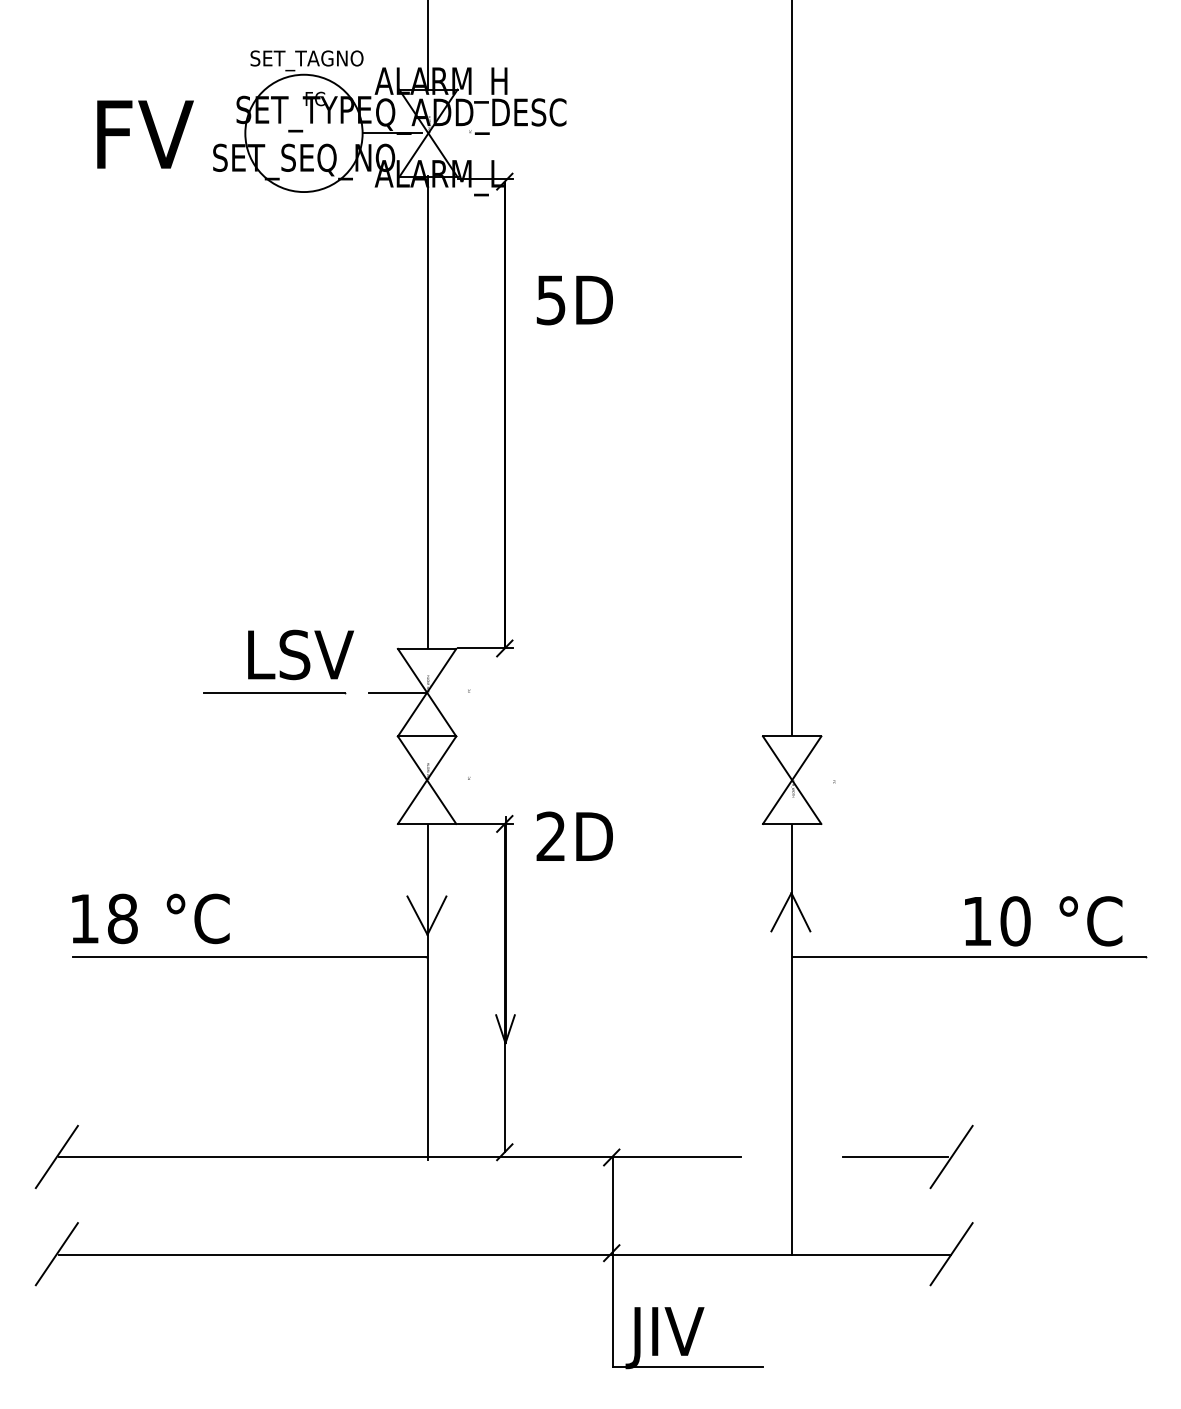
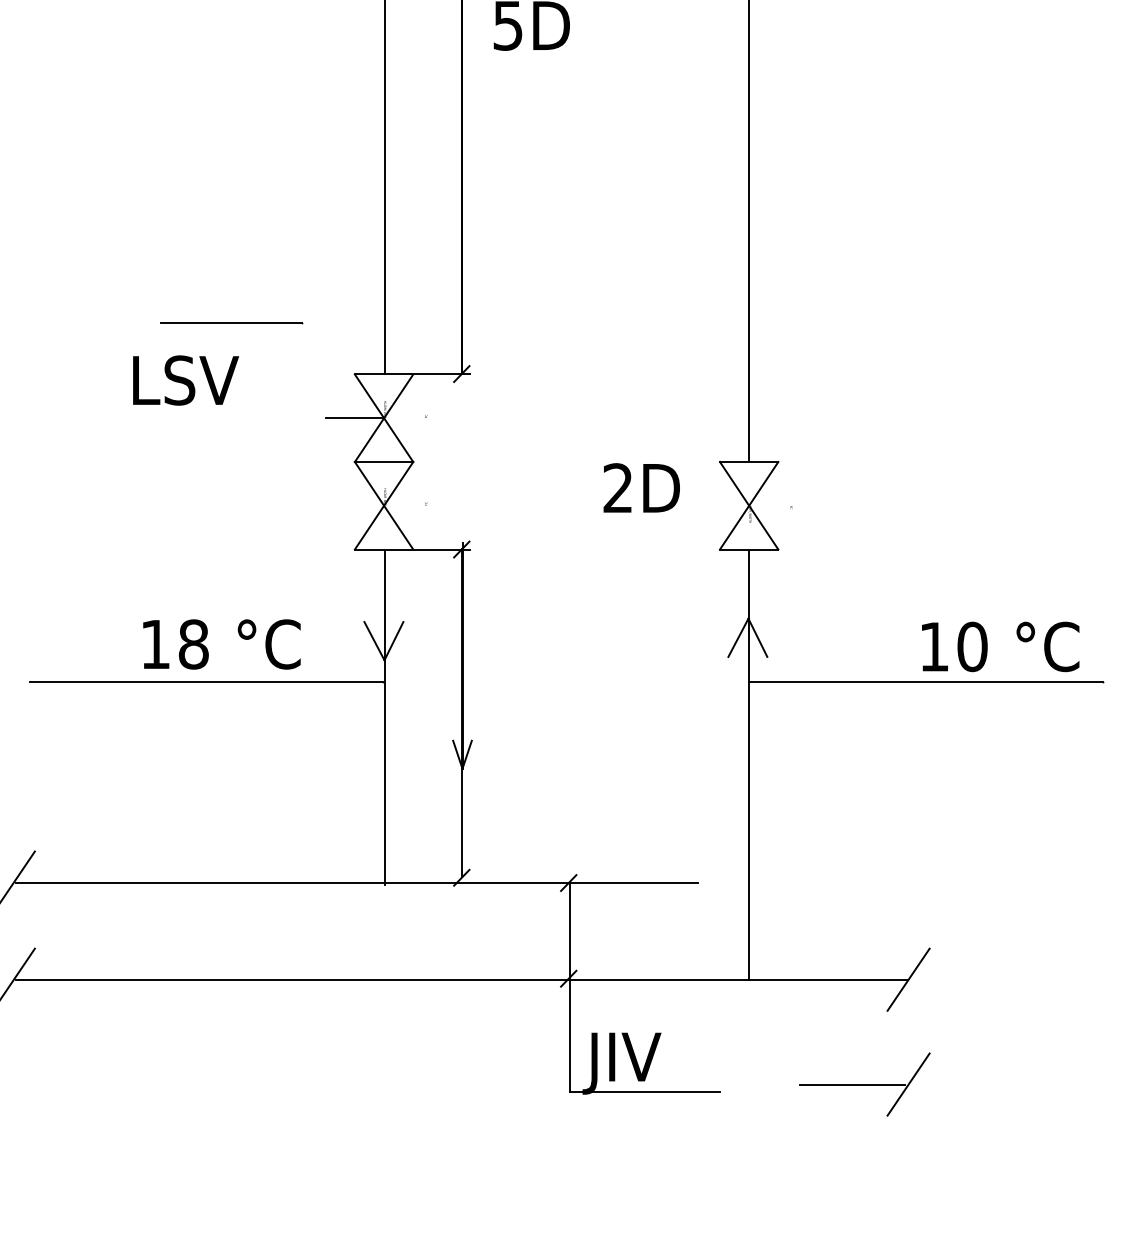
text: (300, 654) -> (185, 380), moved
line: (274, 693) -> (231, 324), moved
text: (574, 835) -> (641, 487), moved
text: (150, 918) -> (221, 644), moved
part: (907, 1156) -> (864, 1084), moved

